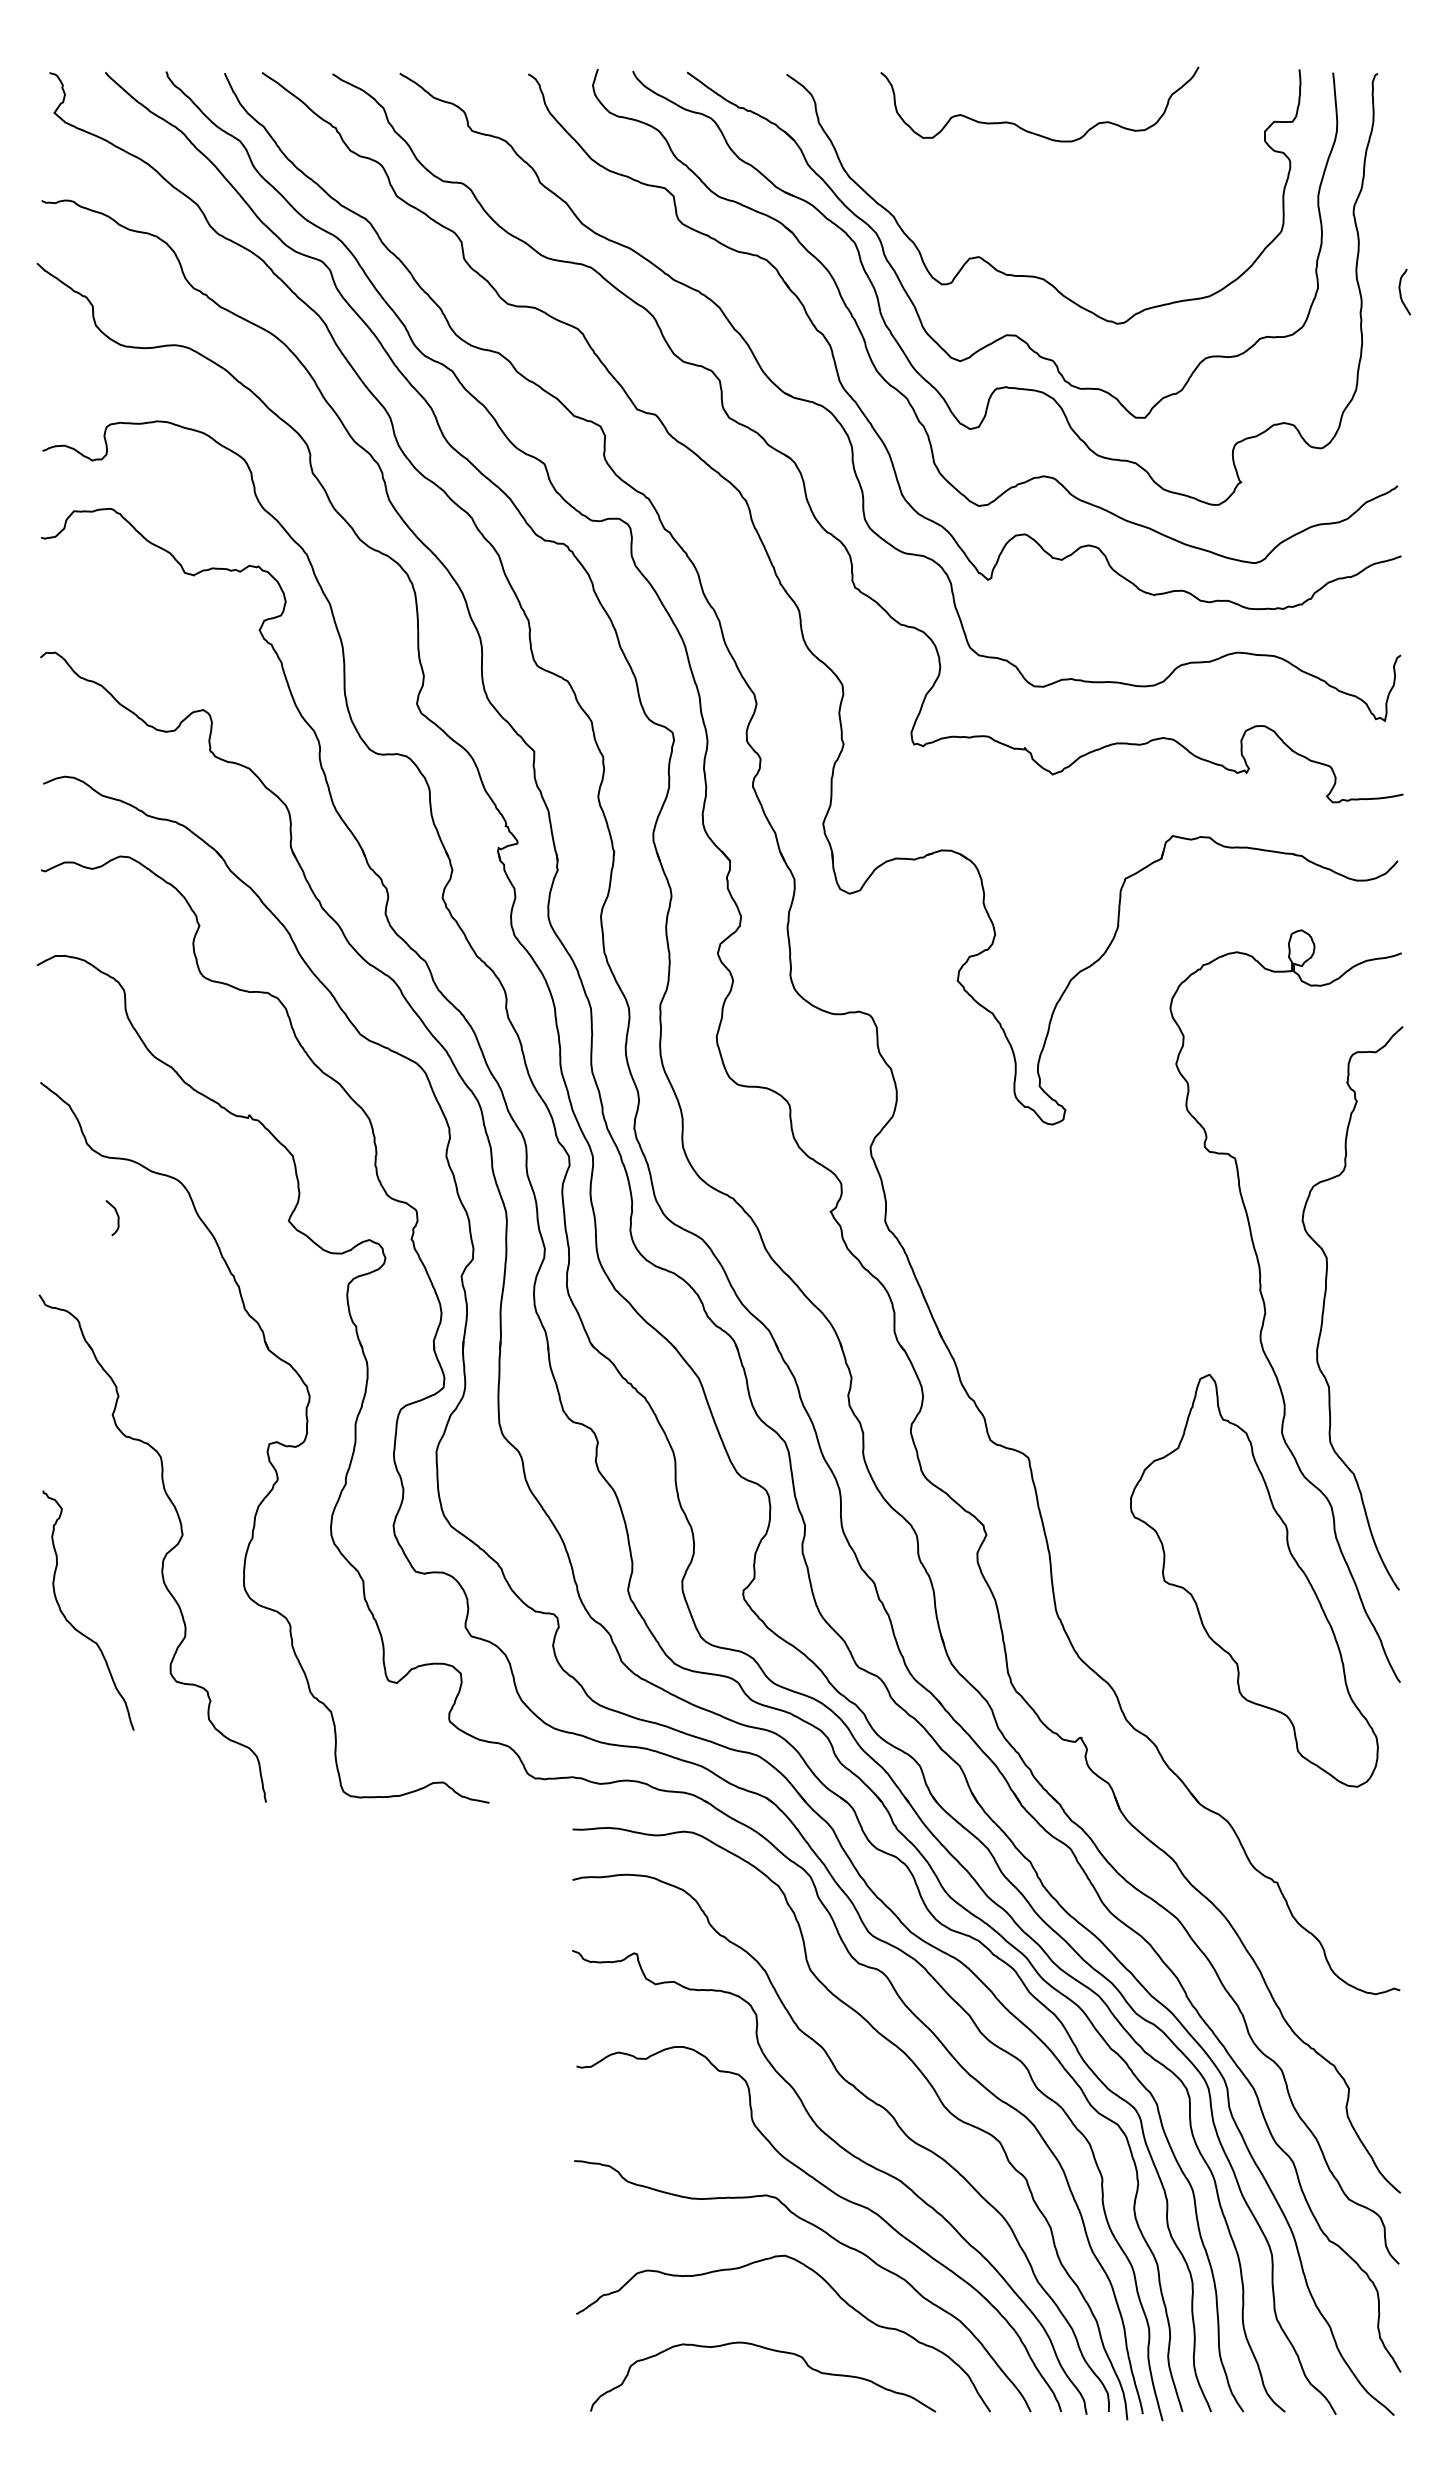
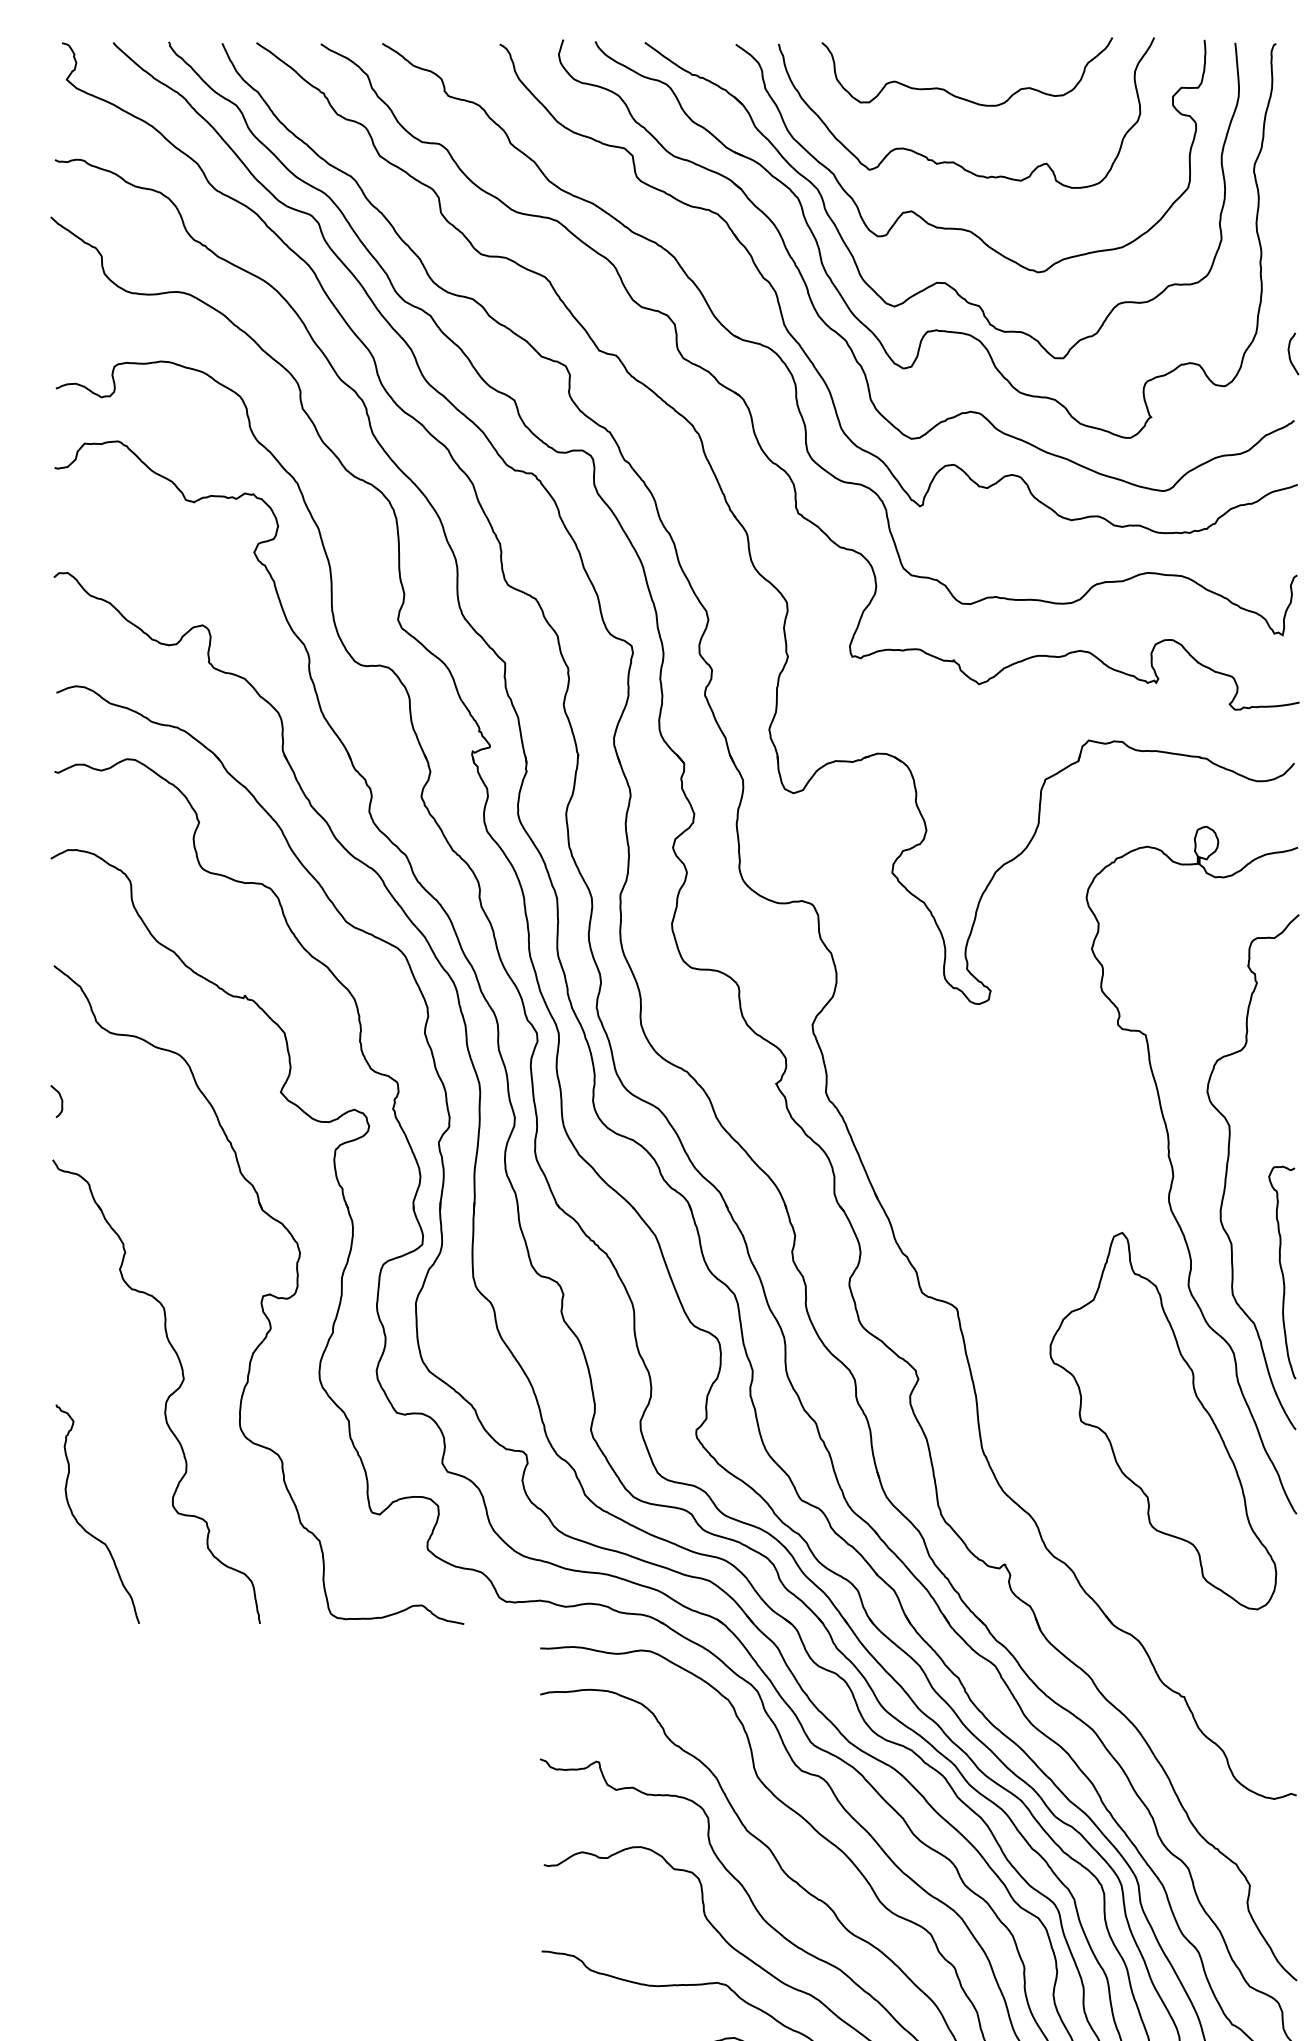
curve: (1025, 202) -> (954, 161), added
curve: (1401, 292) -> (1290, 354), moved
curve: (117, 1218) -> (61, 1101), moved
curve: (1384, 1418) -> (1282, 1272), added
curve: (73, 1625) -> (84, 1527), moved

